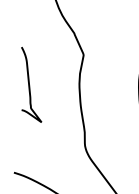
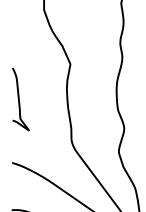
curve: (29, 84) -> (19, 99), moved

